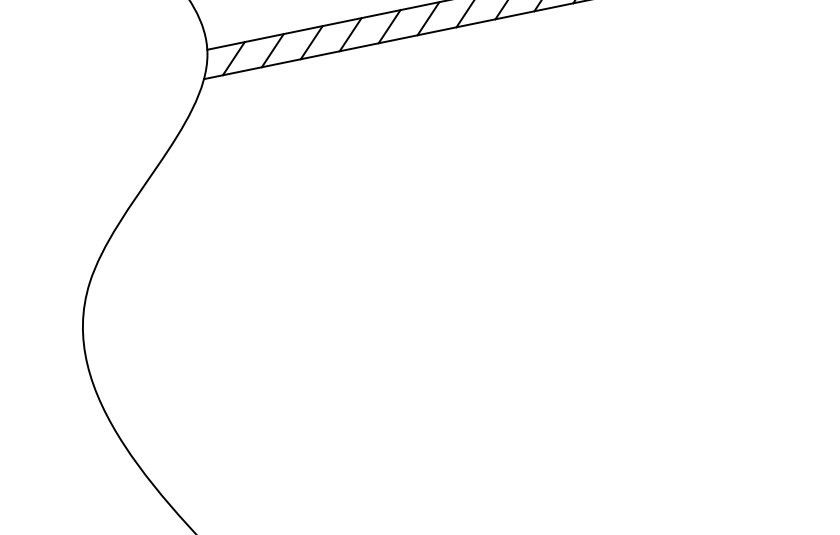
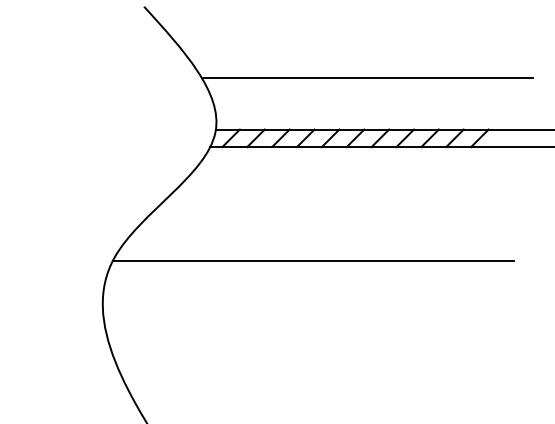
line: (400, 223) -> (312, 260), added

